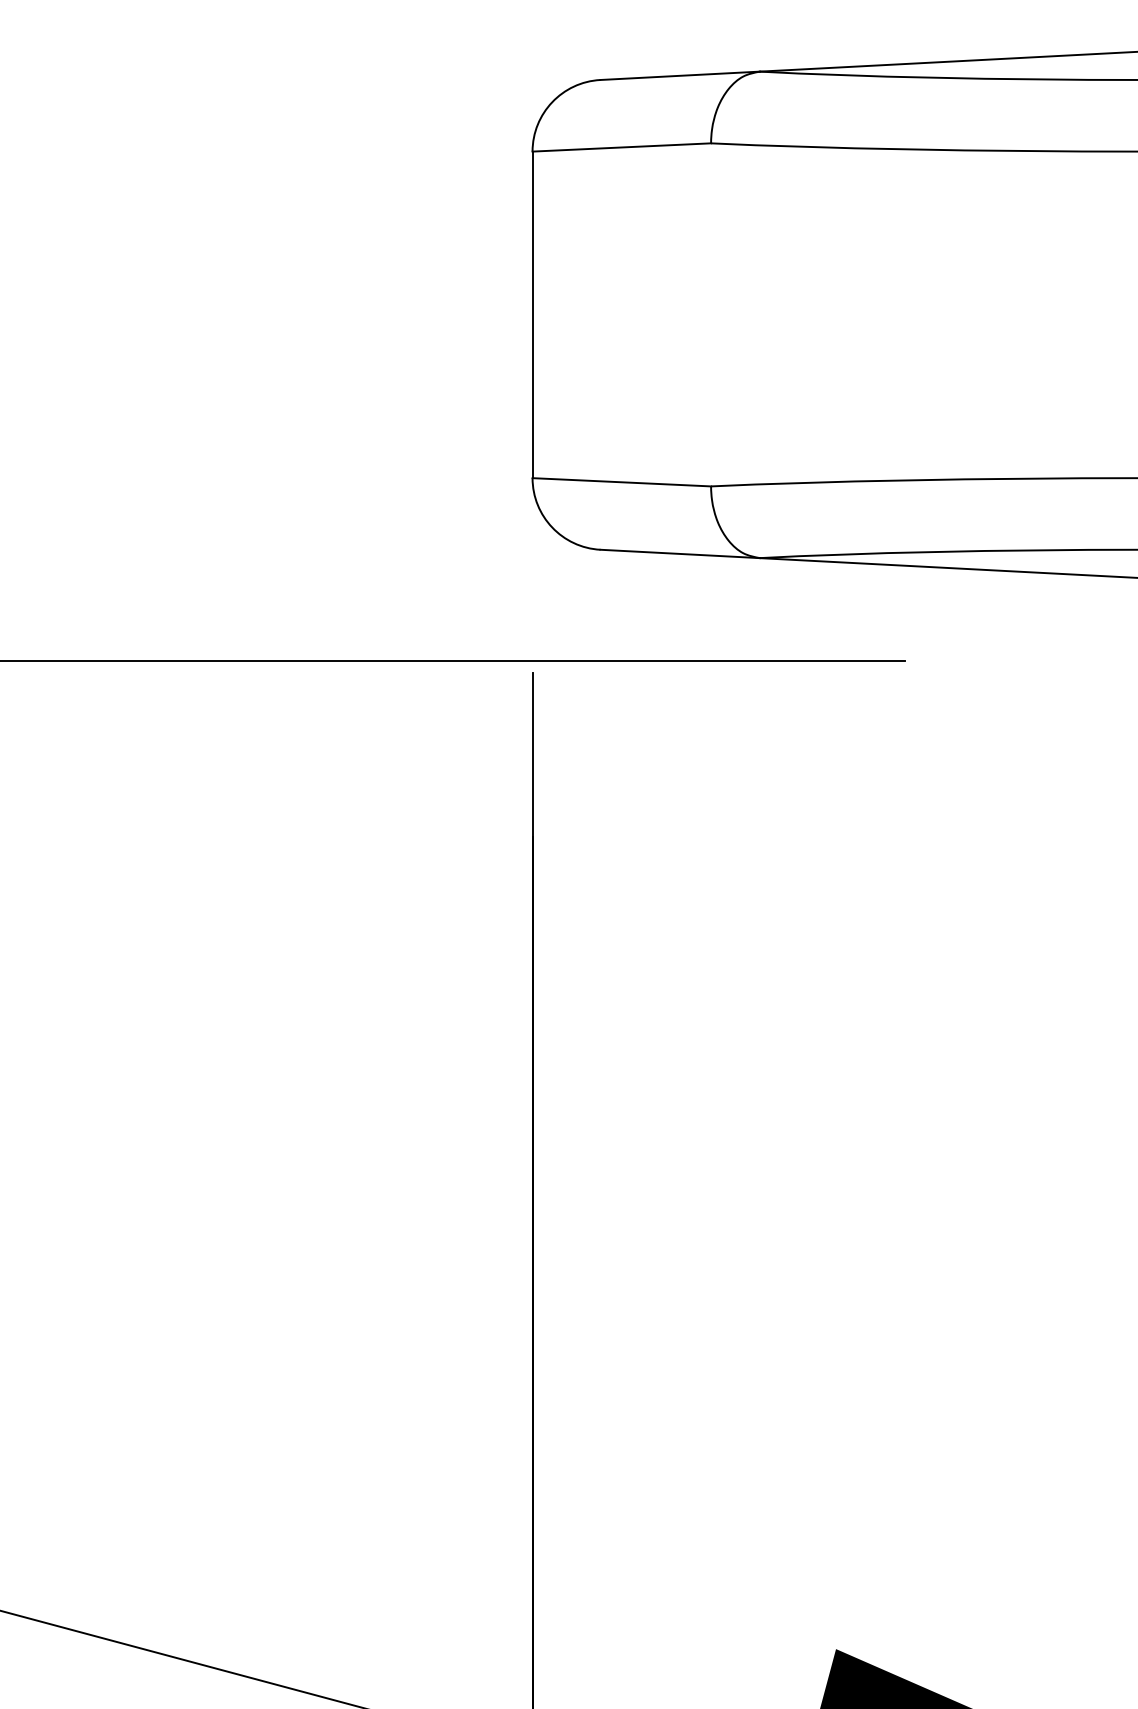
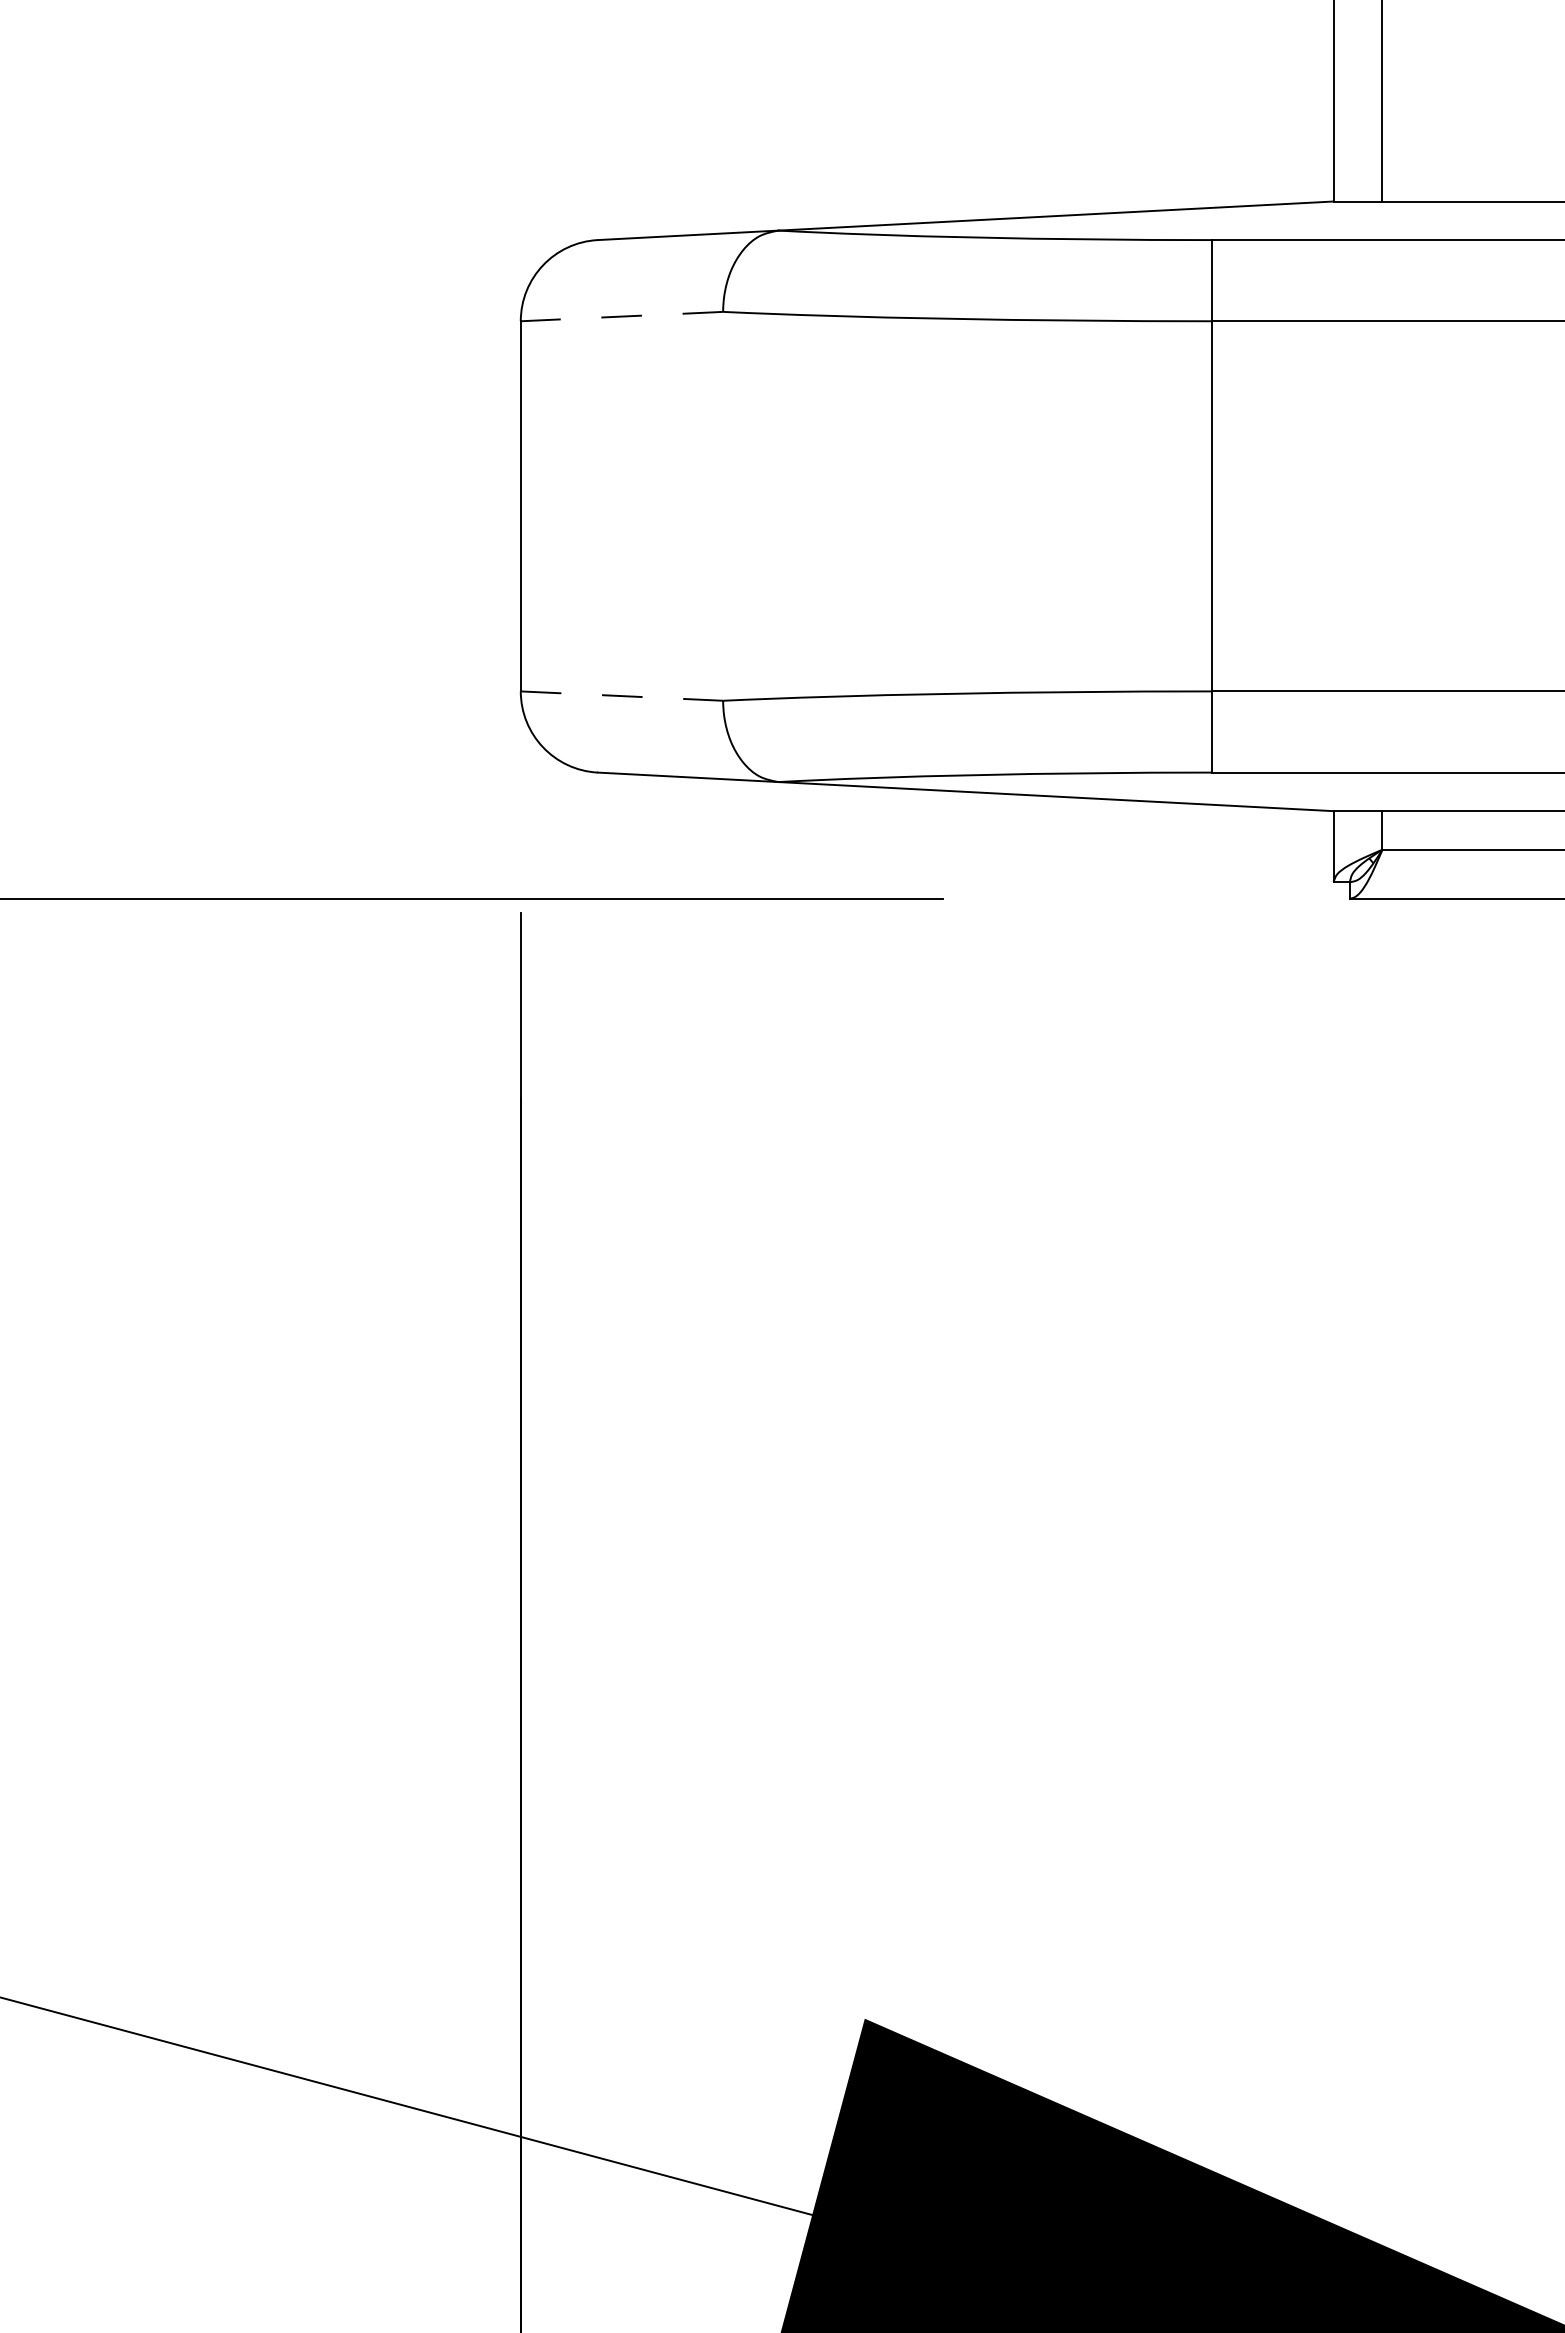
line: (621, 147) -> (621, 316), solid -> dashed
line: (622, 482) -> (622, 696), solid -> dashed

